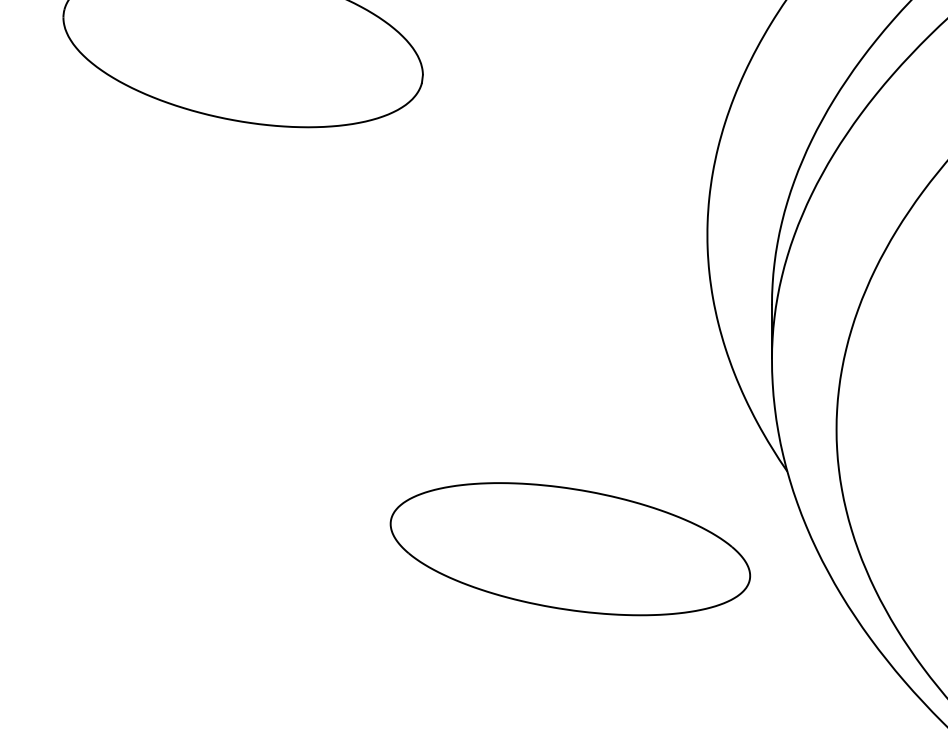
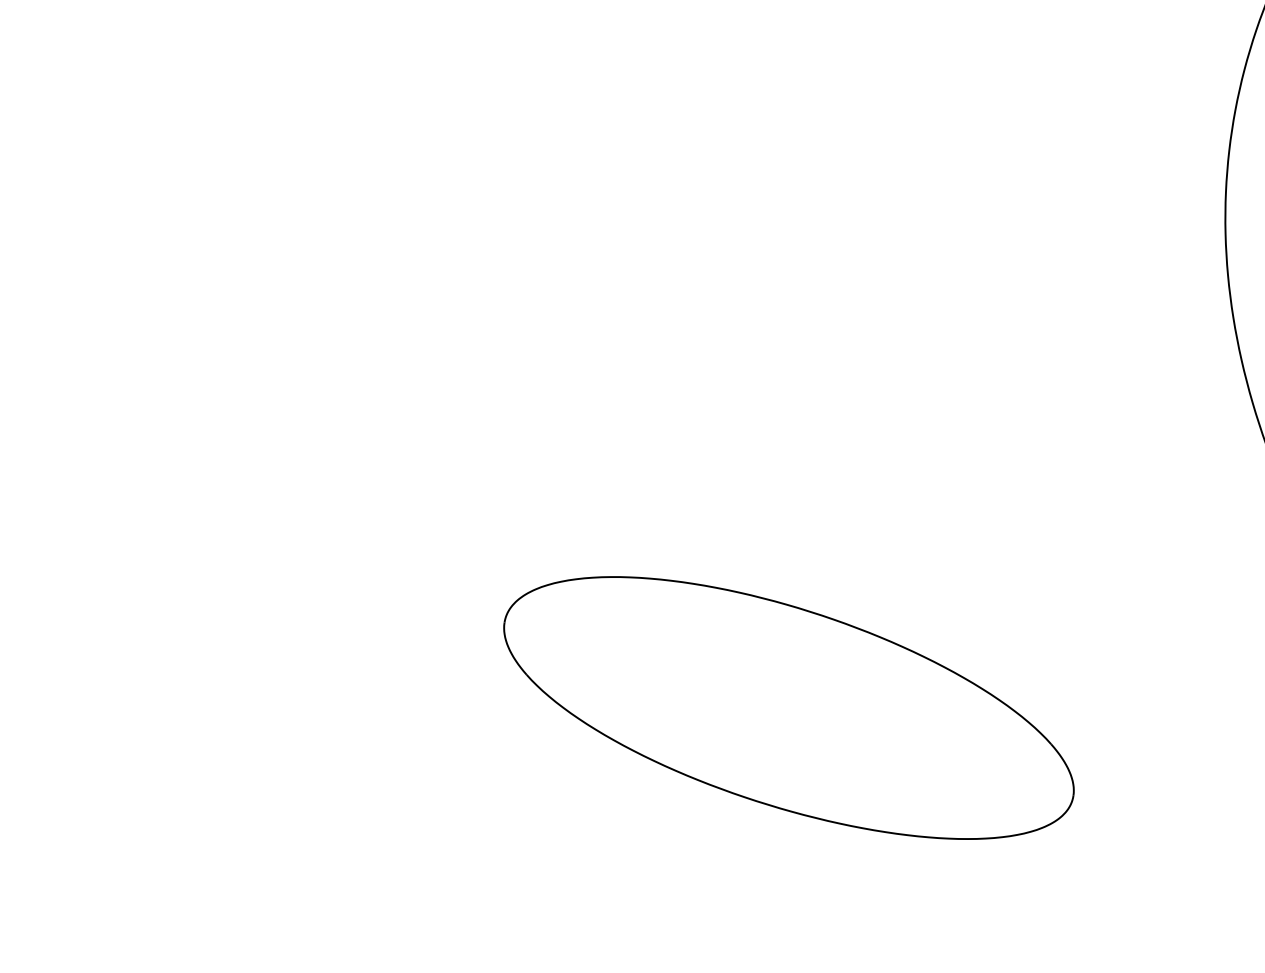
part: (570, 549) -> (789, 708), moved

